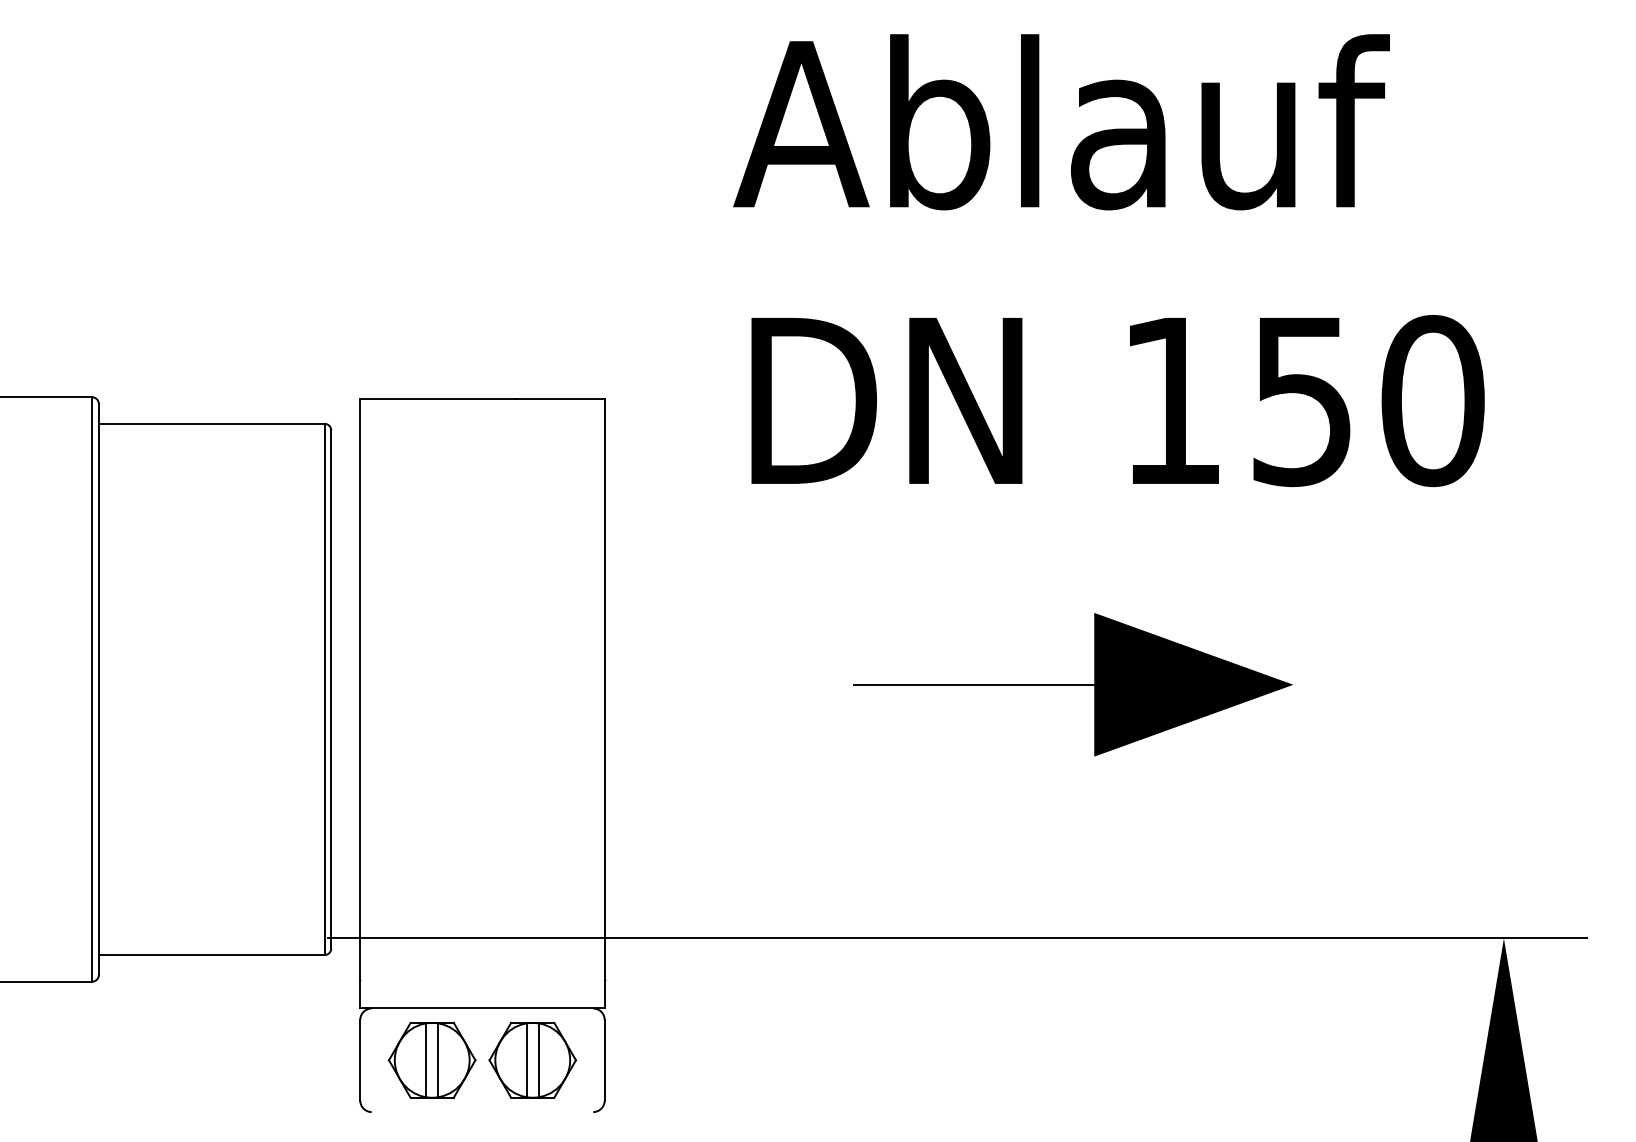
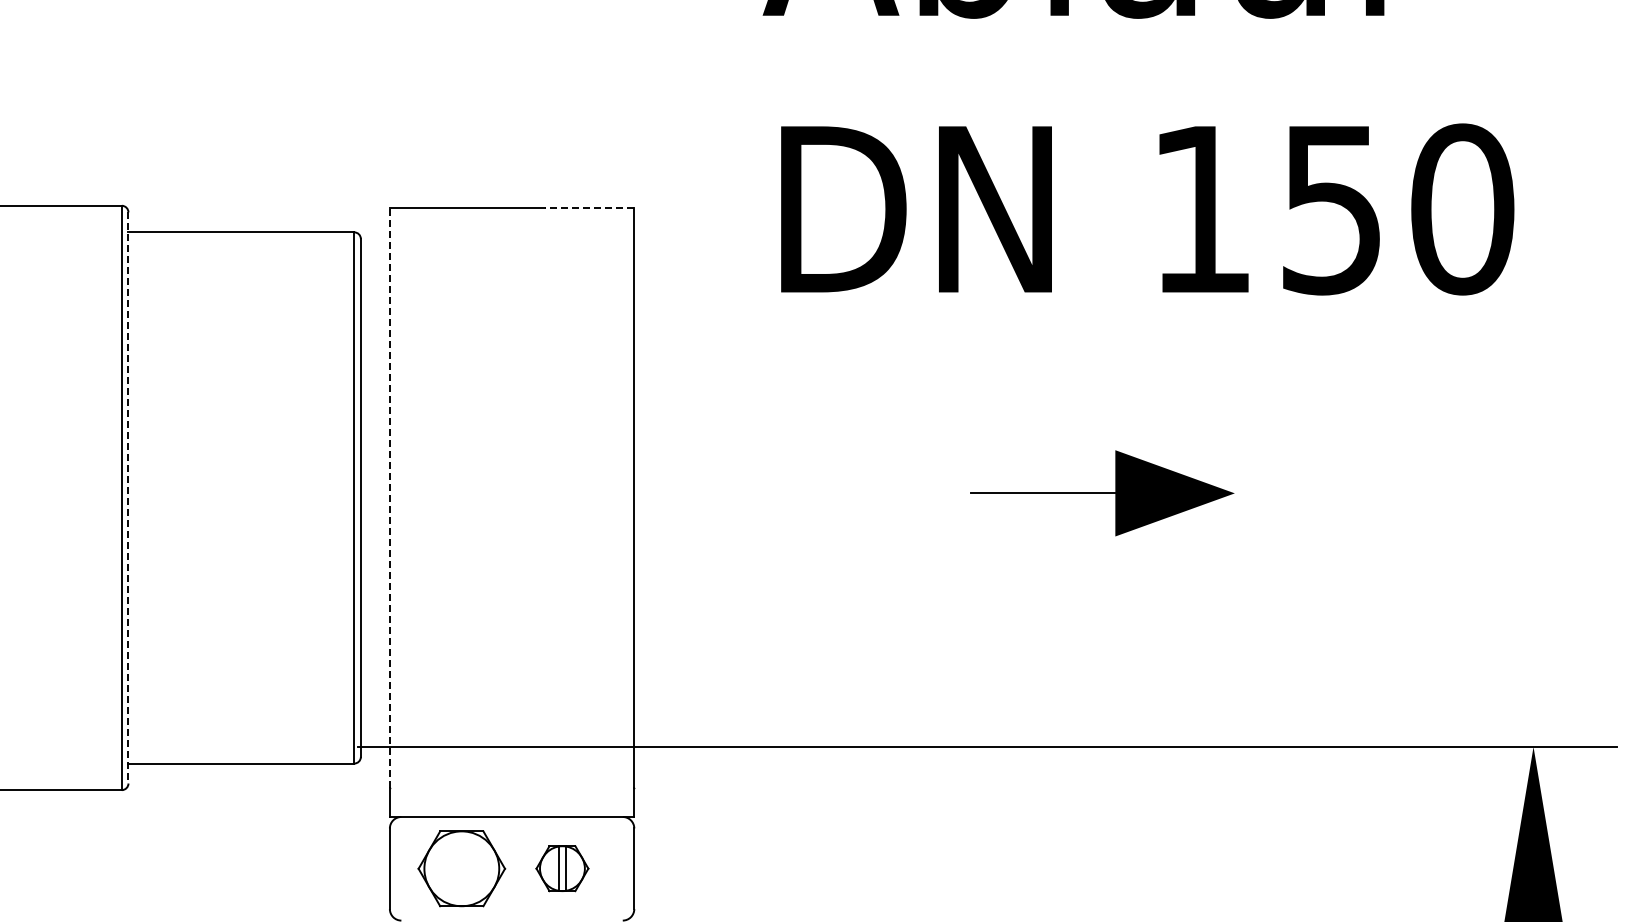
line: (560, 399) -> (590, 208), solid -> dashed
part: (1072, 684) -> (1102, 493), size x0.6
line: (360, 688) -> (390, 497), solid -> dashed
line: (98, 689) -> (128, 498), solid -> dashed
line: (426, 1059) -> (456, 868), removed
line: (437, 1059) -> (467, 868), removed
part: (532, 1059) -> (562, 868), size x0.6

